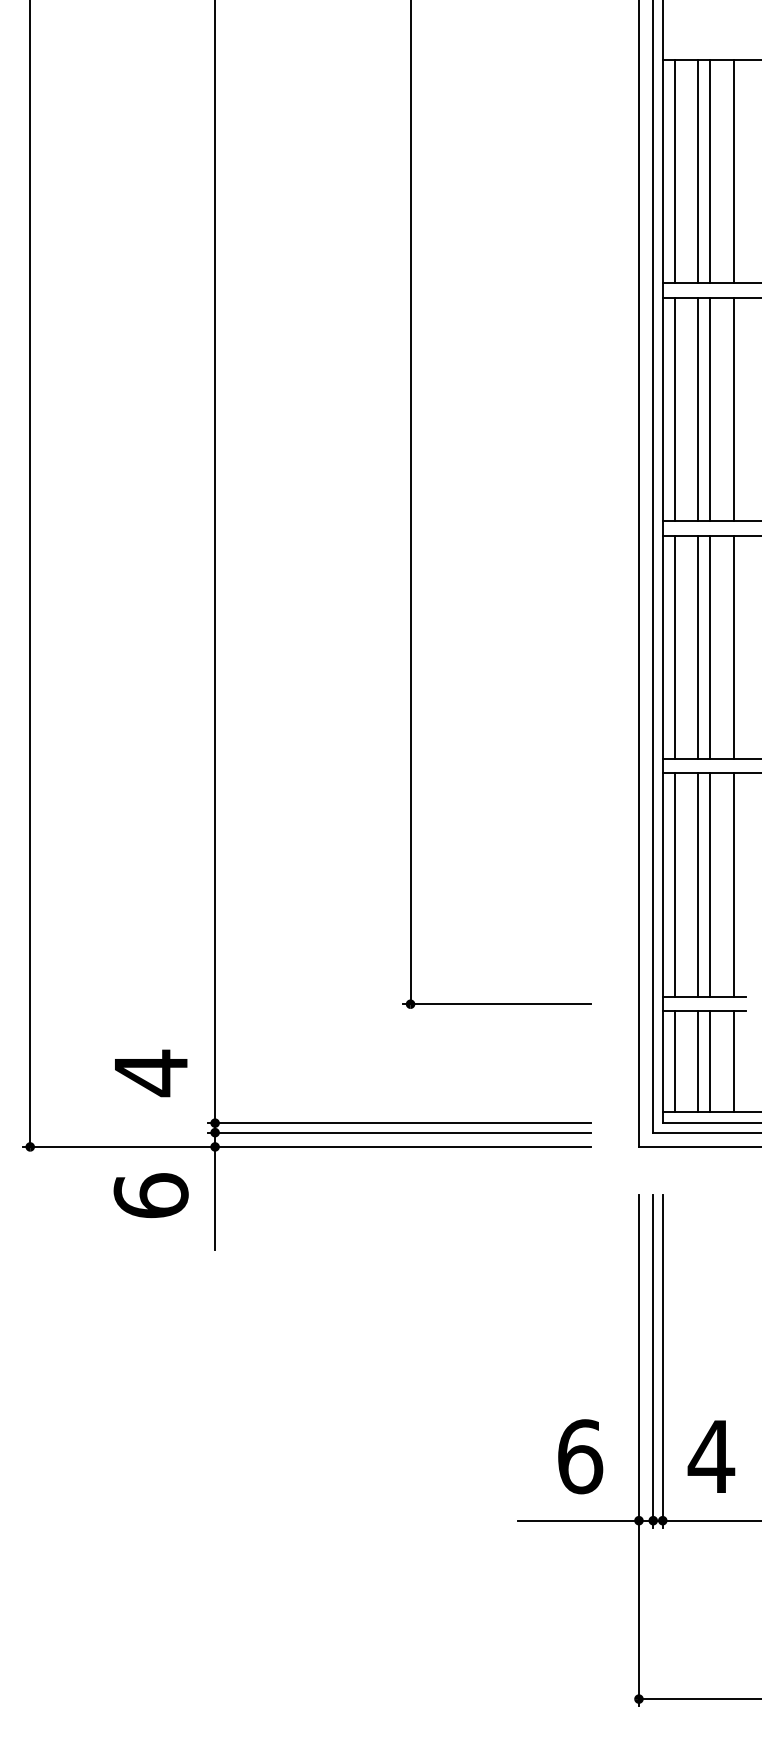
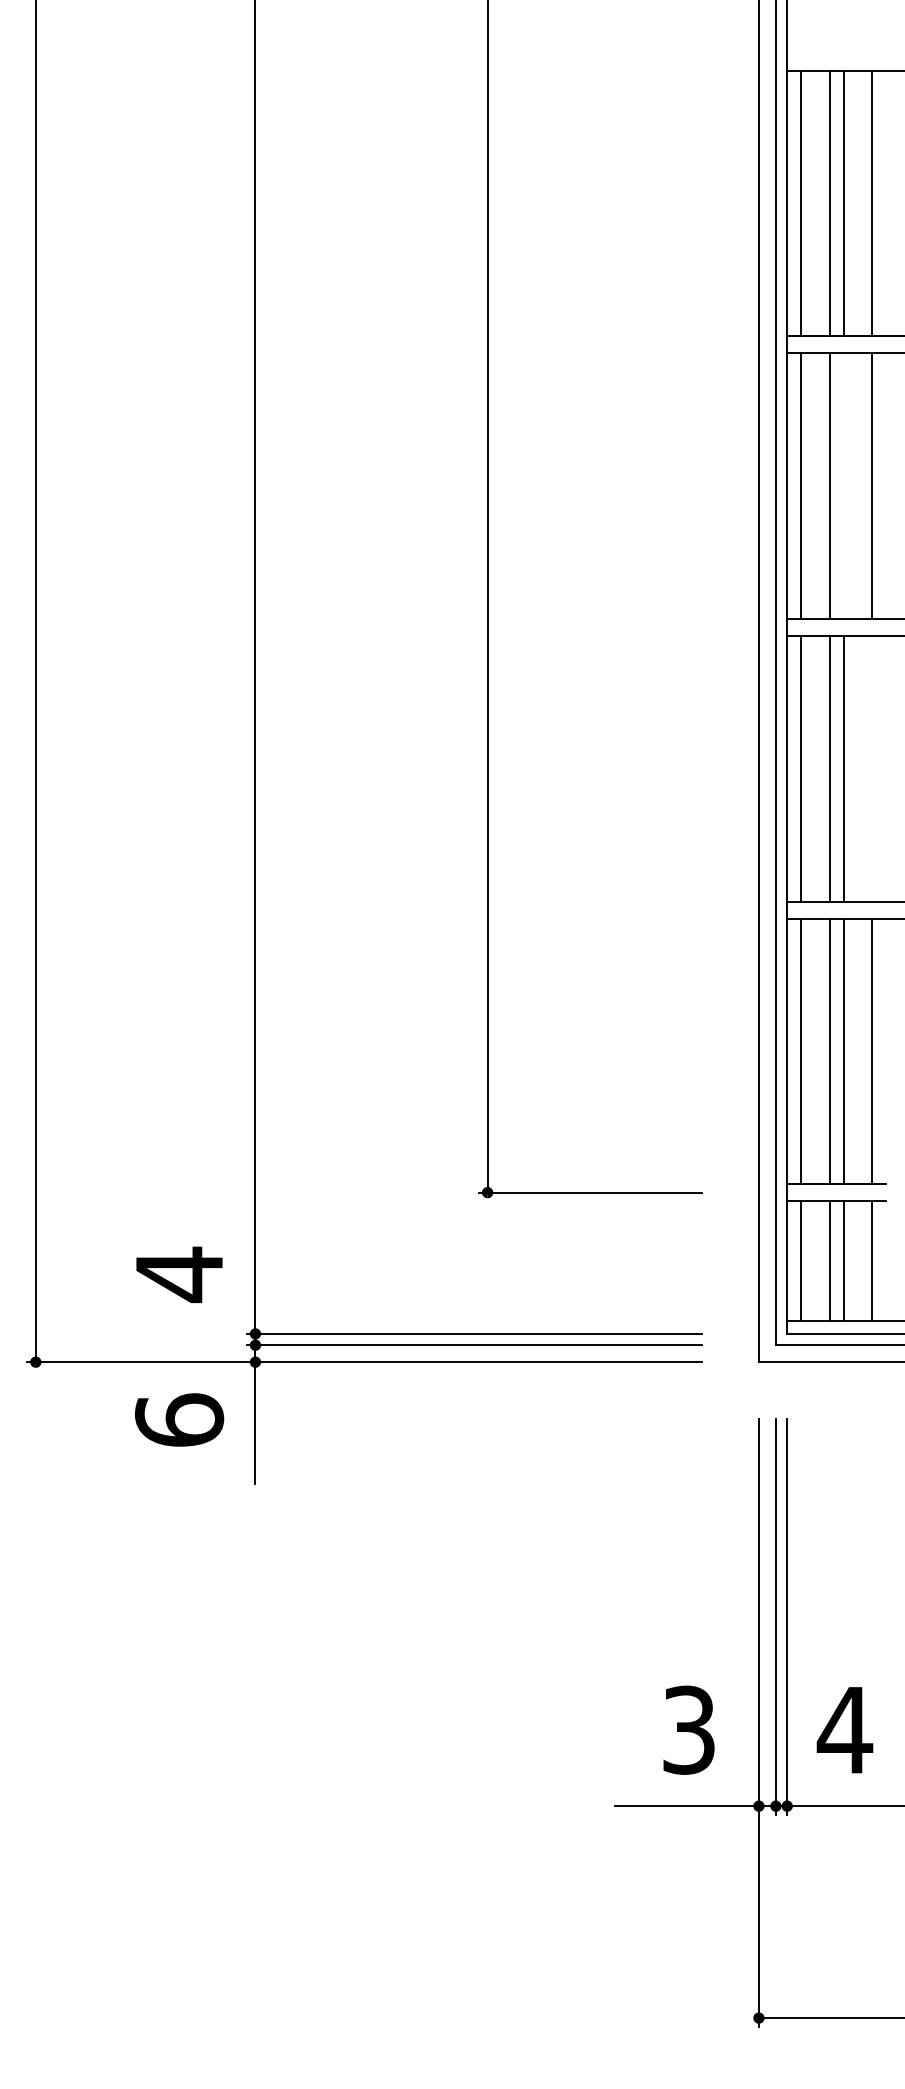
line: (710, 409) -> (843, 486), removed
line: (734, 647) -> (872, 768), removed
text: (580, 1456) -> (689, 1729), 6 -> 3

